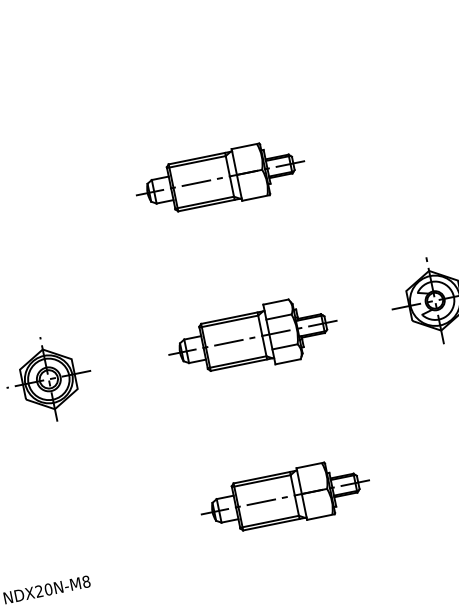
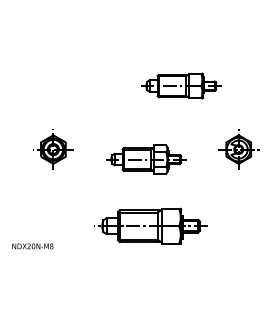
part: (220, 177) -> (181, 85), moved
part: (253, 337) -> (146, 159), moved
part: (285, 495) -> (151, 225), size x1.4

